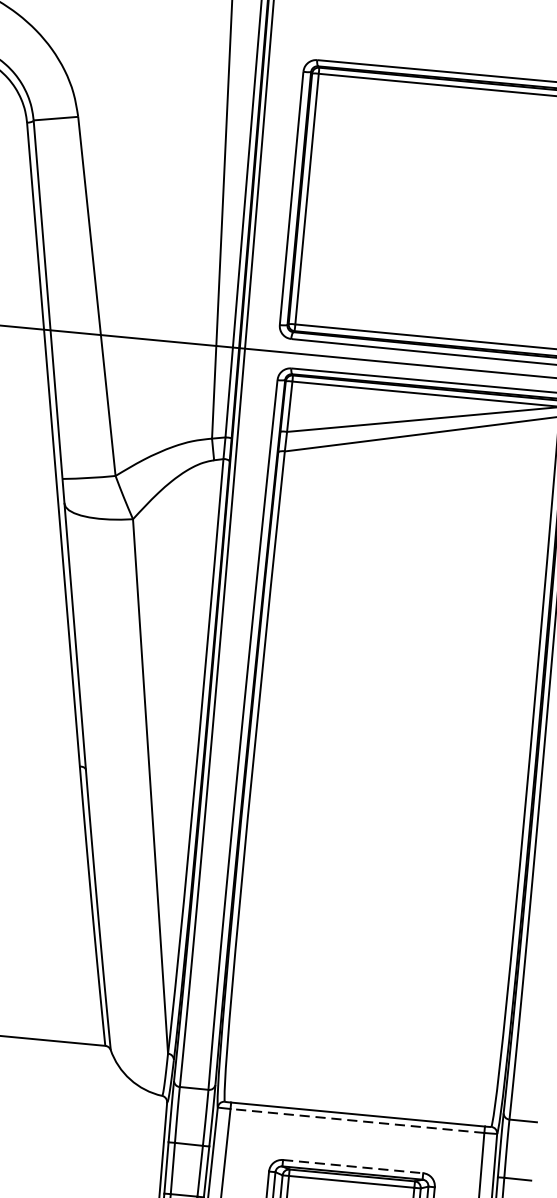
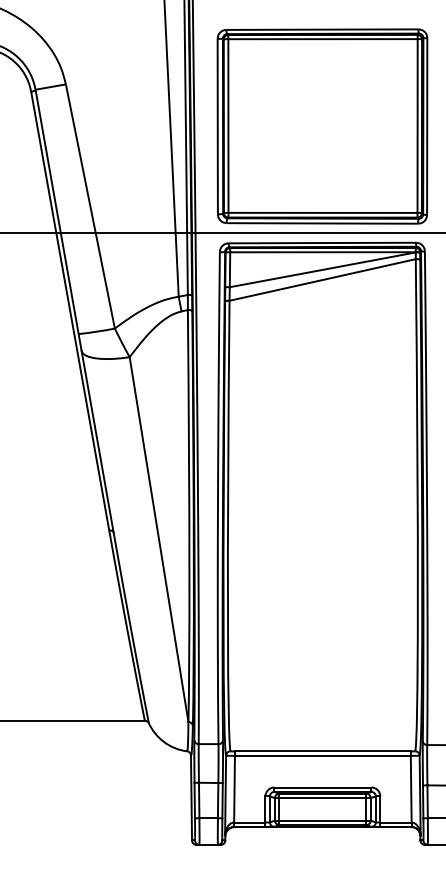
line: (356, 1120) -> (322, 755), dashed -> solid
line: (352, 1166) -> (322, 787), dashed -> solid

